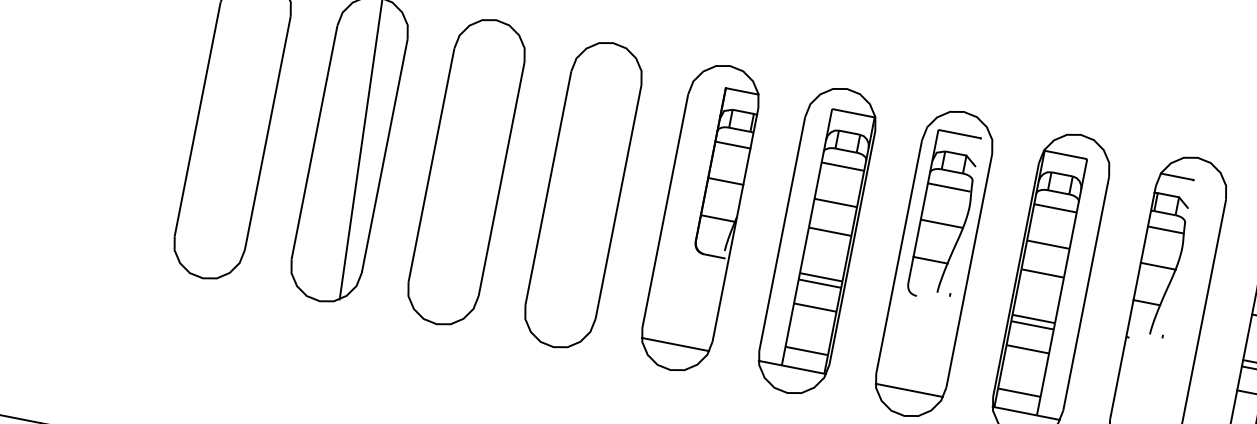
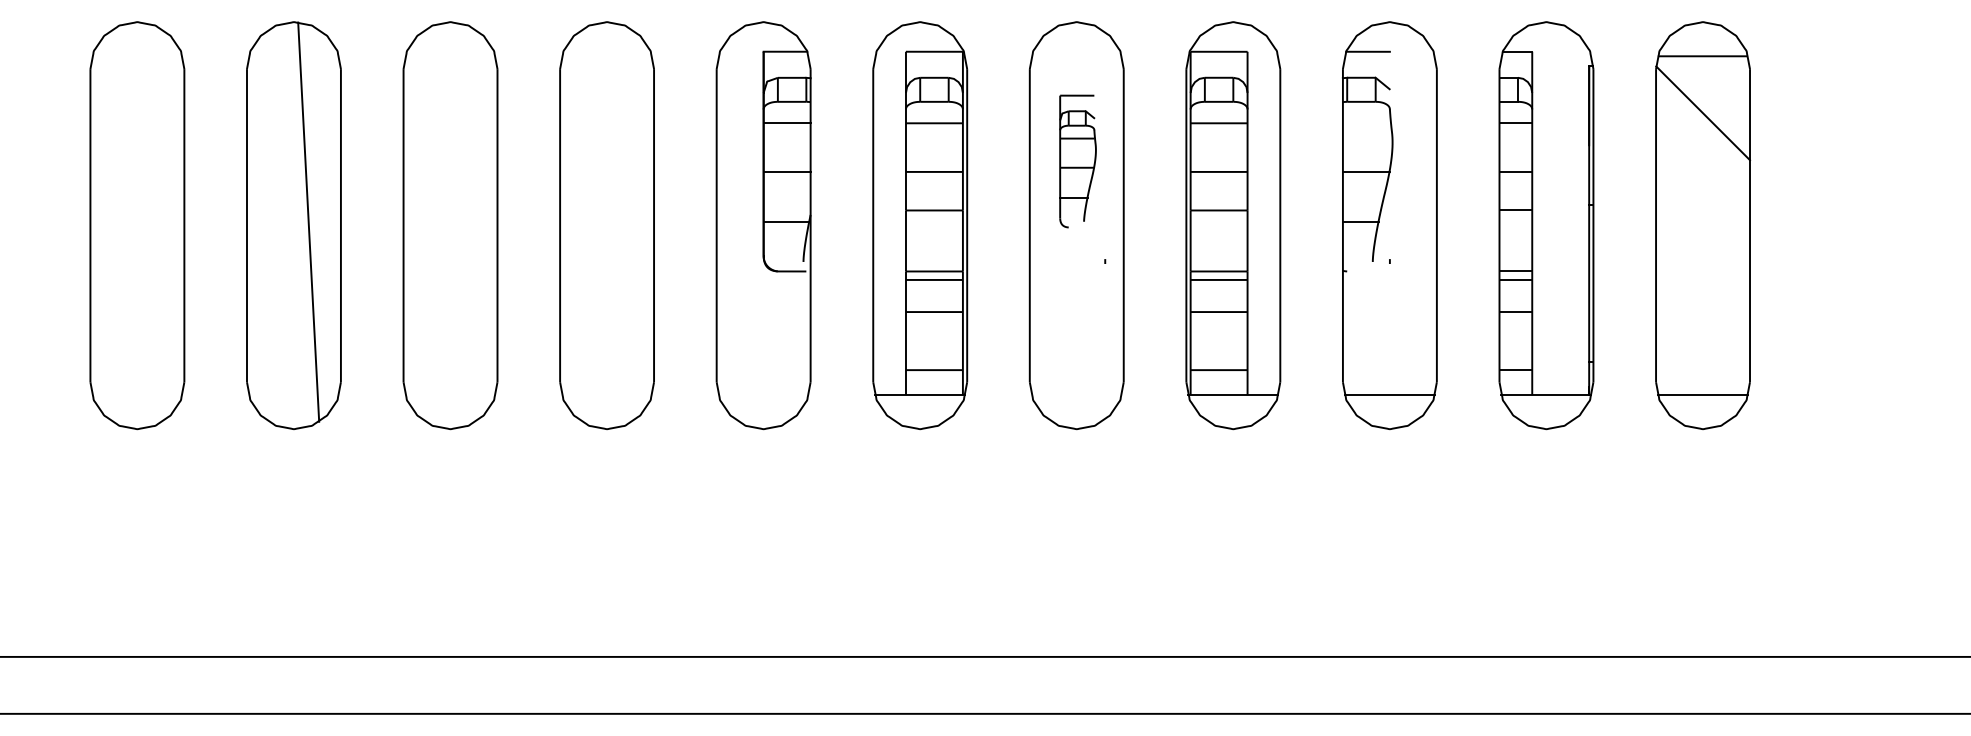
part: (944, 216) -> (1077, 161), size x0.6
line: (1164, 229) -> (1365, 123), removed
line: (675, 344) -> (763, 395), removed
line: (909, 390) -> (1076, 395), removed

